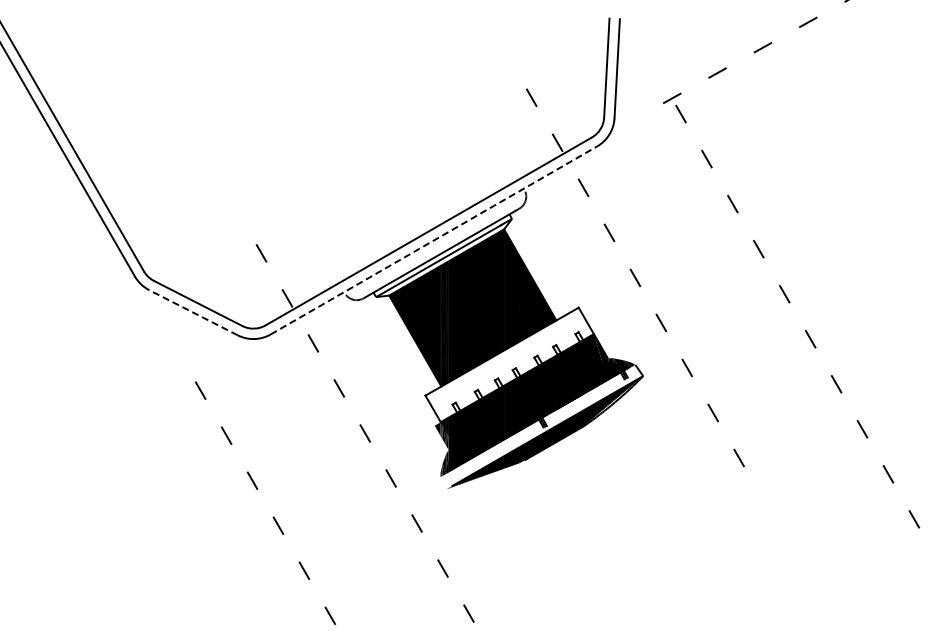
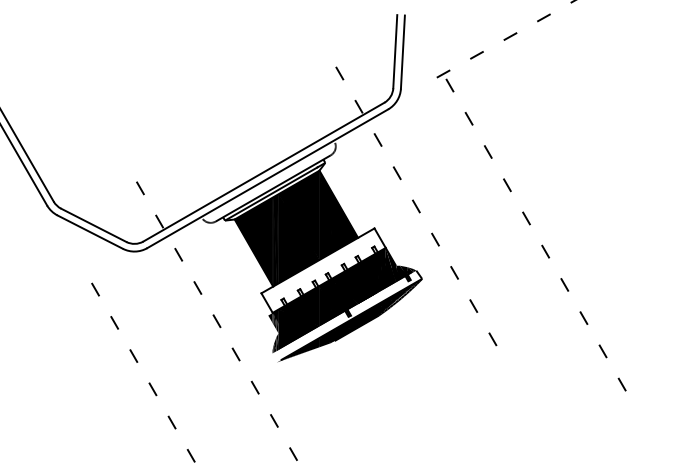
line: (434, 240) -> (268, 178), dashed -> solid
line: (193, 312) -> (90, 231), dashed -> solid

